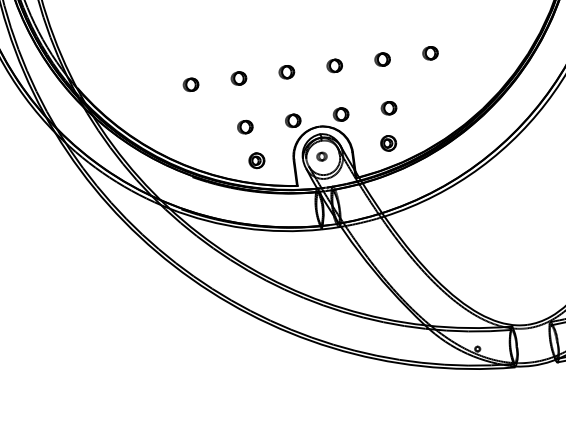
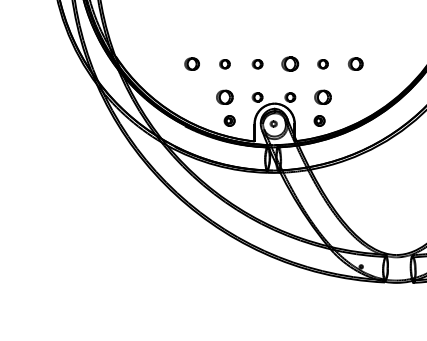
part: (430, 53) -> (355, 64), size x1.4
part: (335, 66) -> (290, 64), size x1.6
part: (191, 85) -> (192, 64), size x1.4
part: (388, 108) -> (322, 97), size x1.6
part: (244, 127) -> (224, 97), size x1.6

